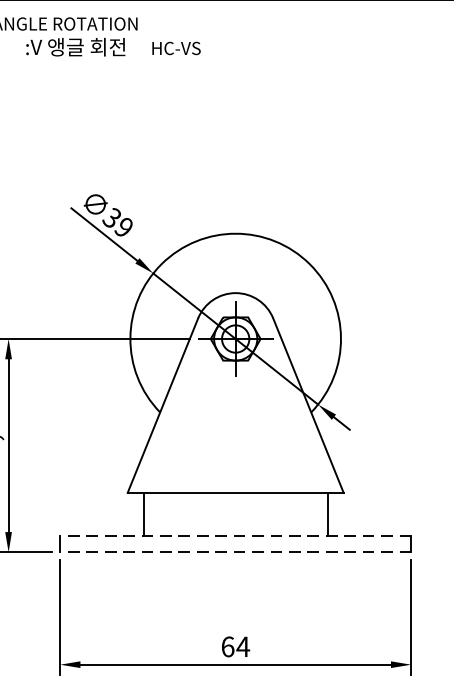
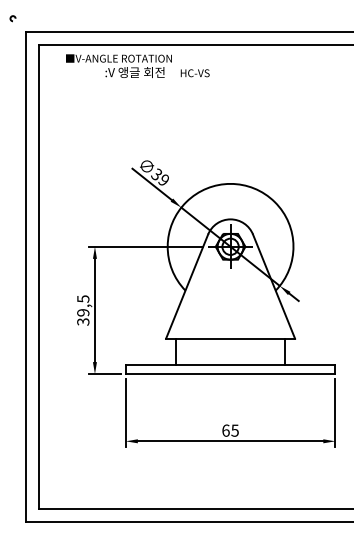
line: (235, 536) -> (230, 364), dashed -> solid
line: (235, 552) -> (230, 374), dashed -> solid
text: (243, 646) -> (235, 430), 64 -> 65

